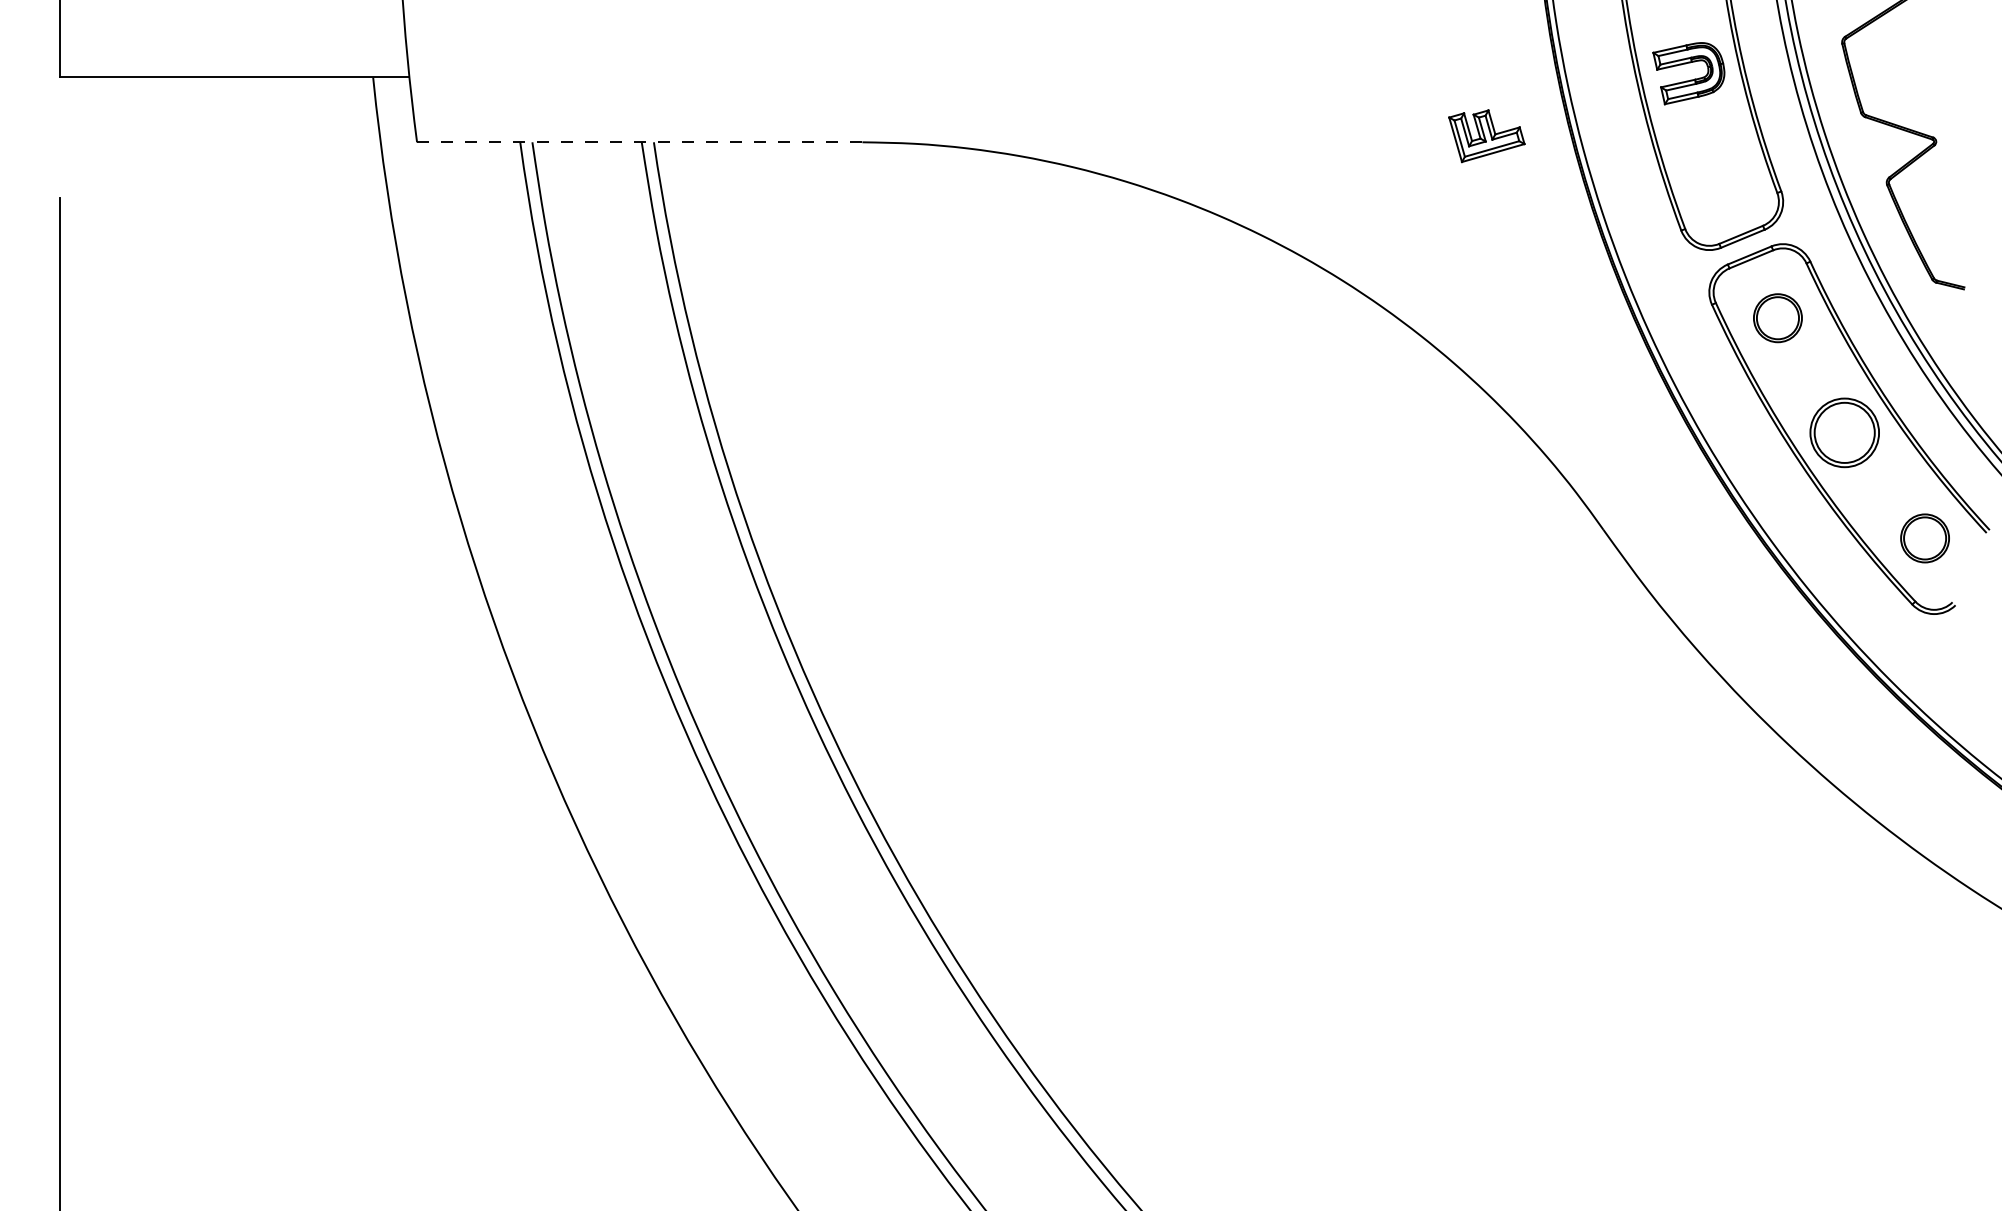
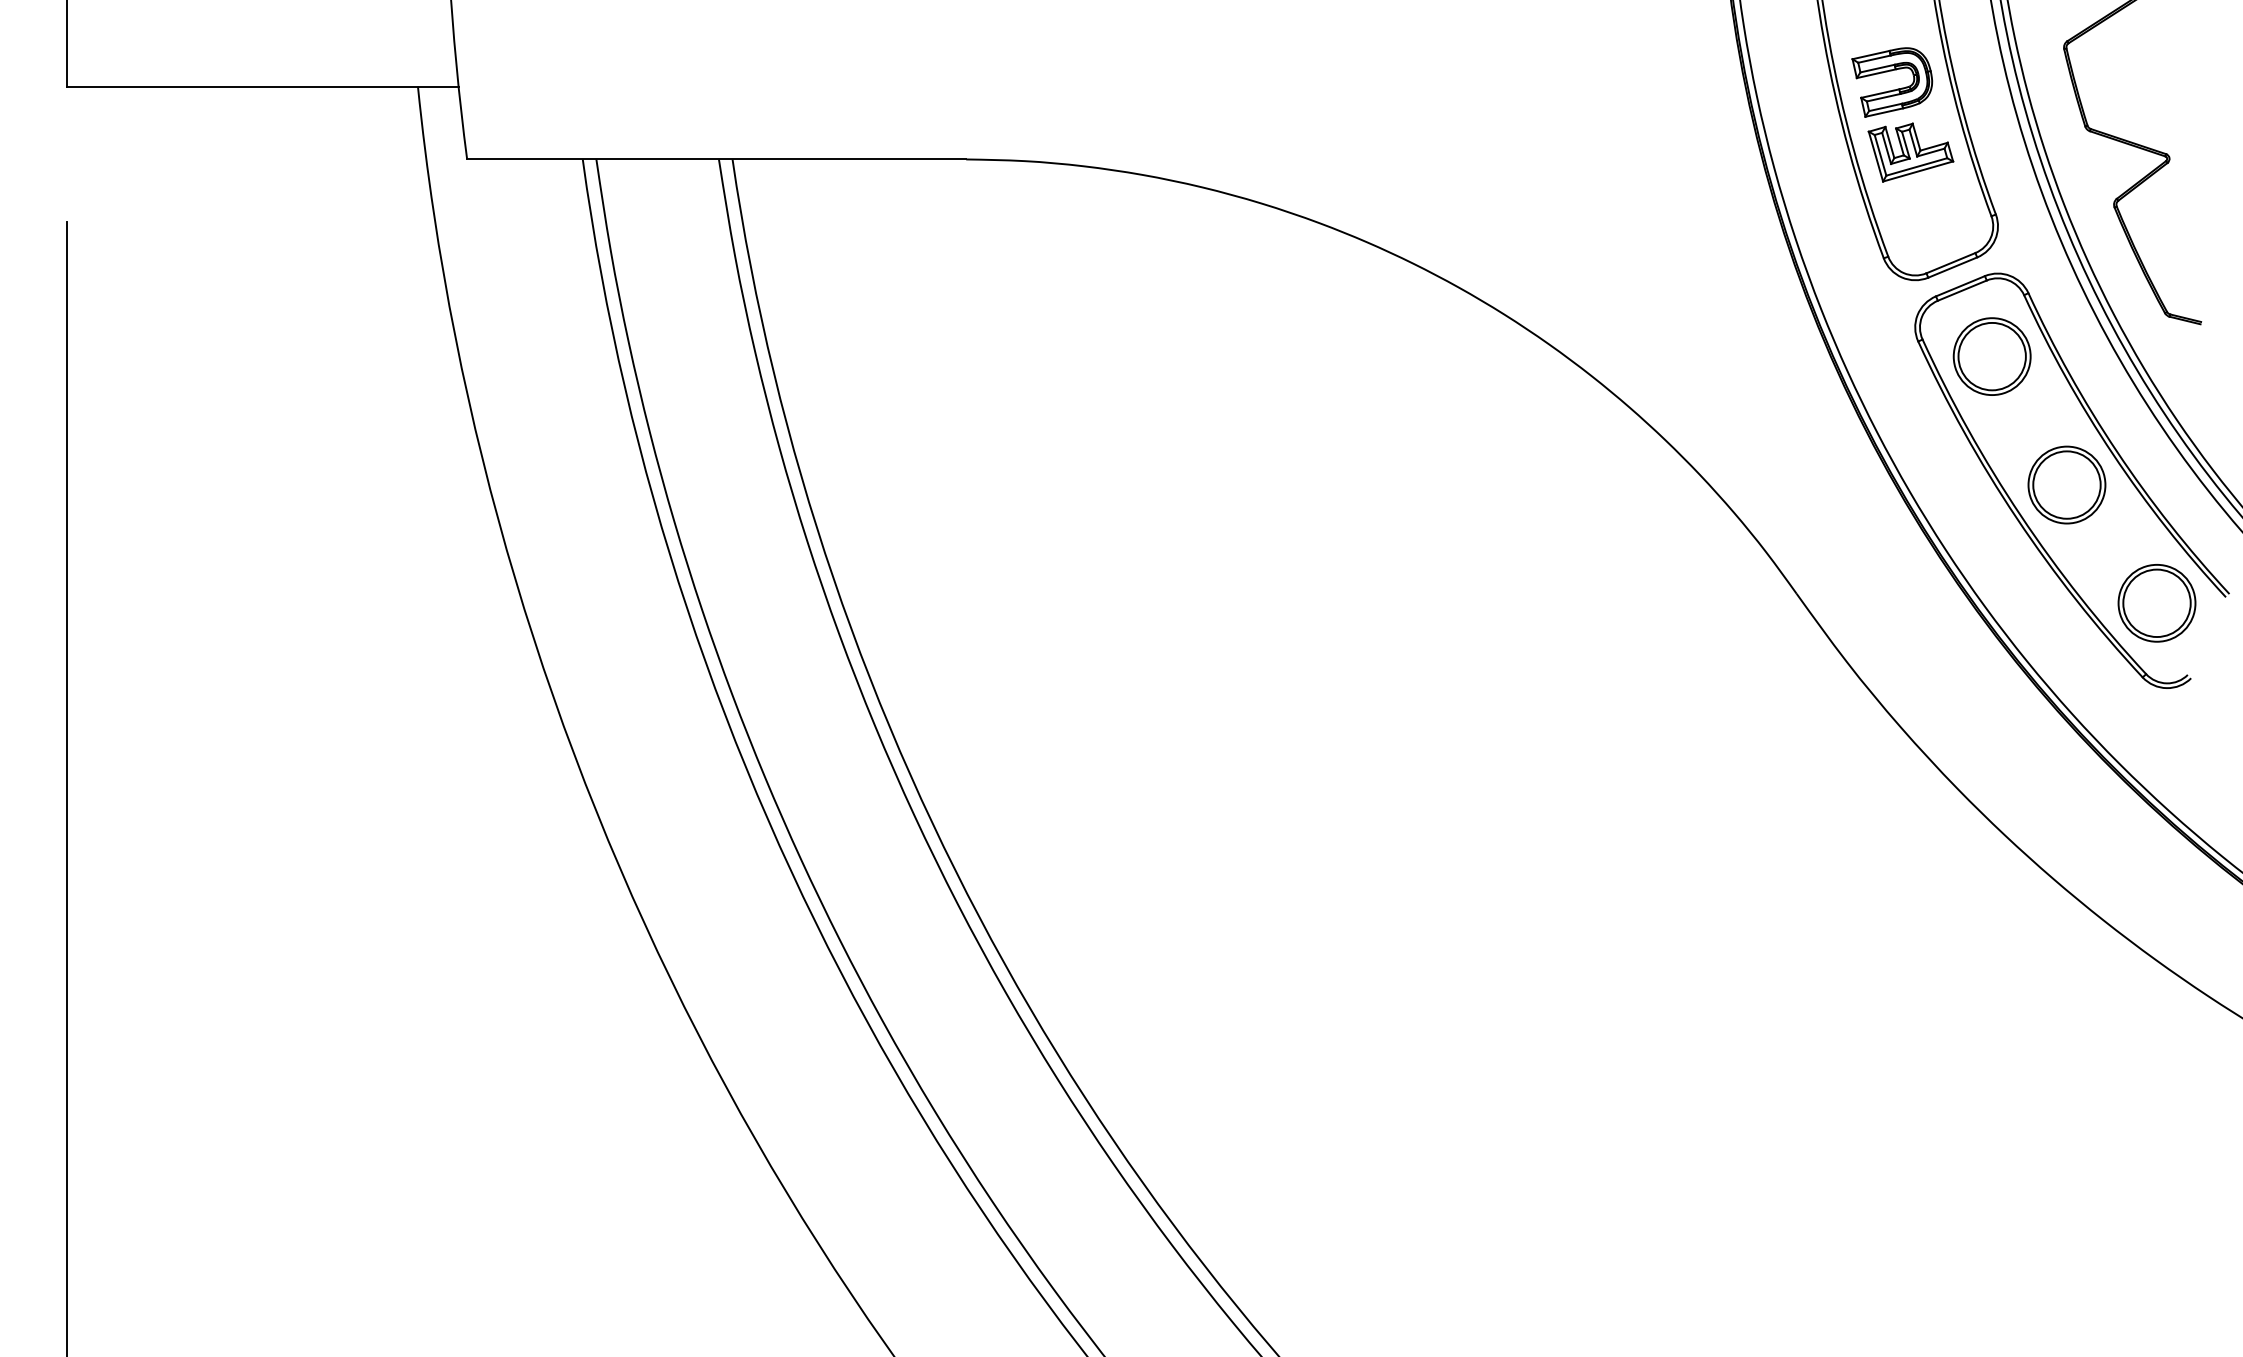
part: (1486, 136) -> (1910, 152), moved
line: (639, 142) -> (716, 159), dashed -> solid
part: (1777, 318) -> (1991, 356), size x1.43
part: (1924, 538) -> (2156, 603), size x1.43

